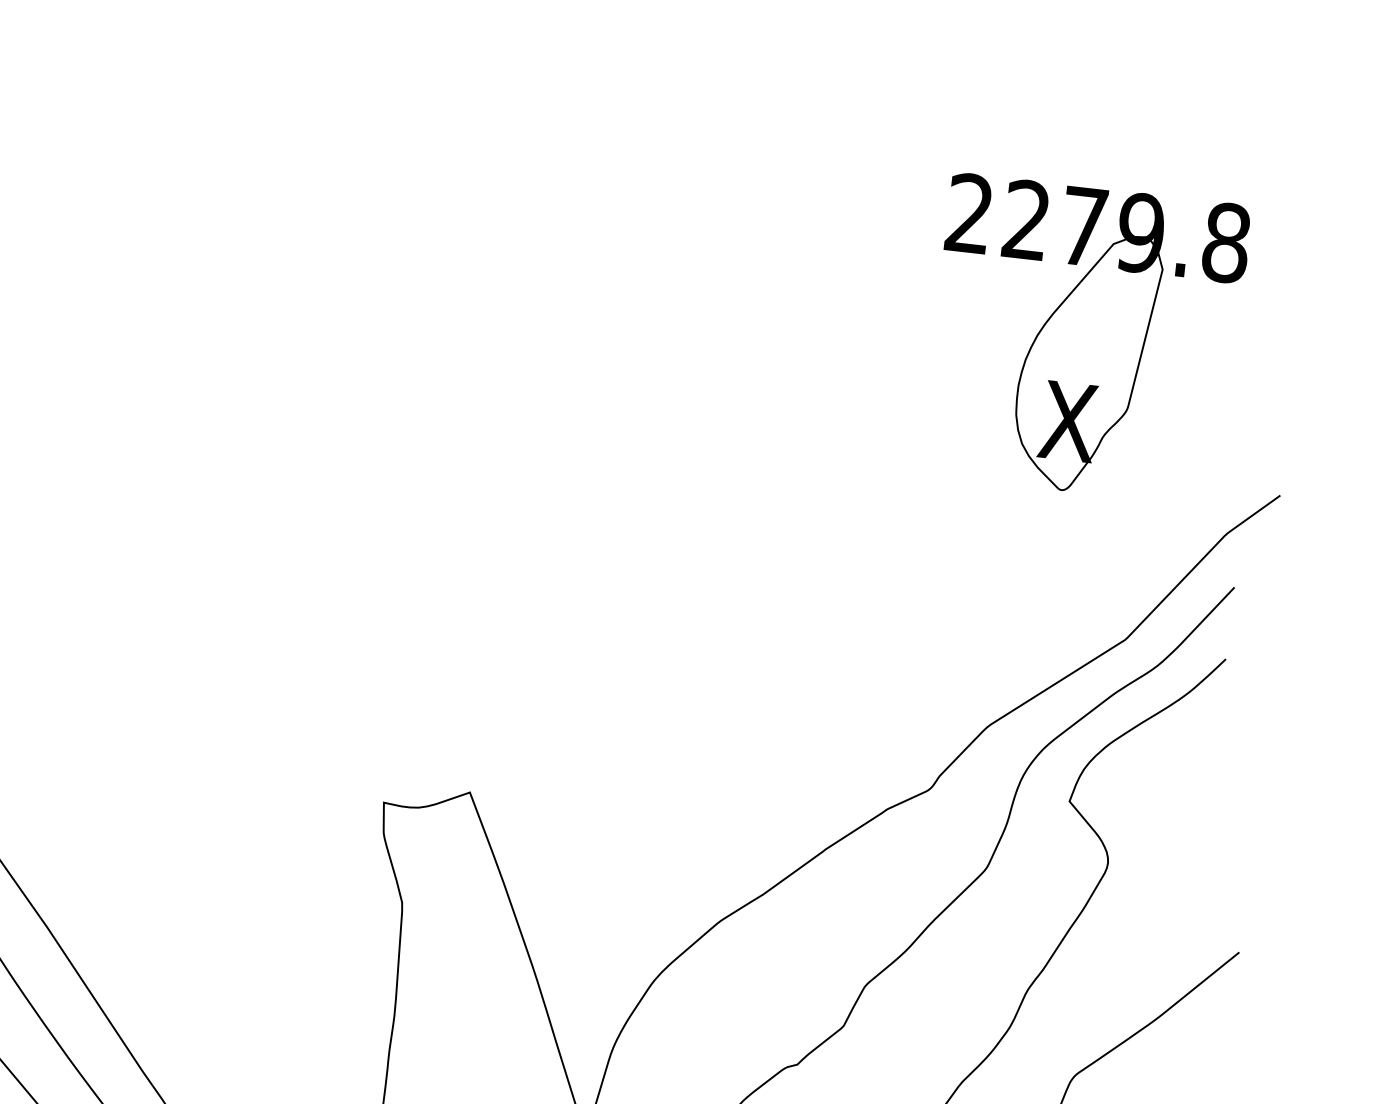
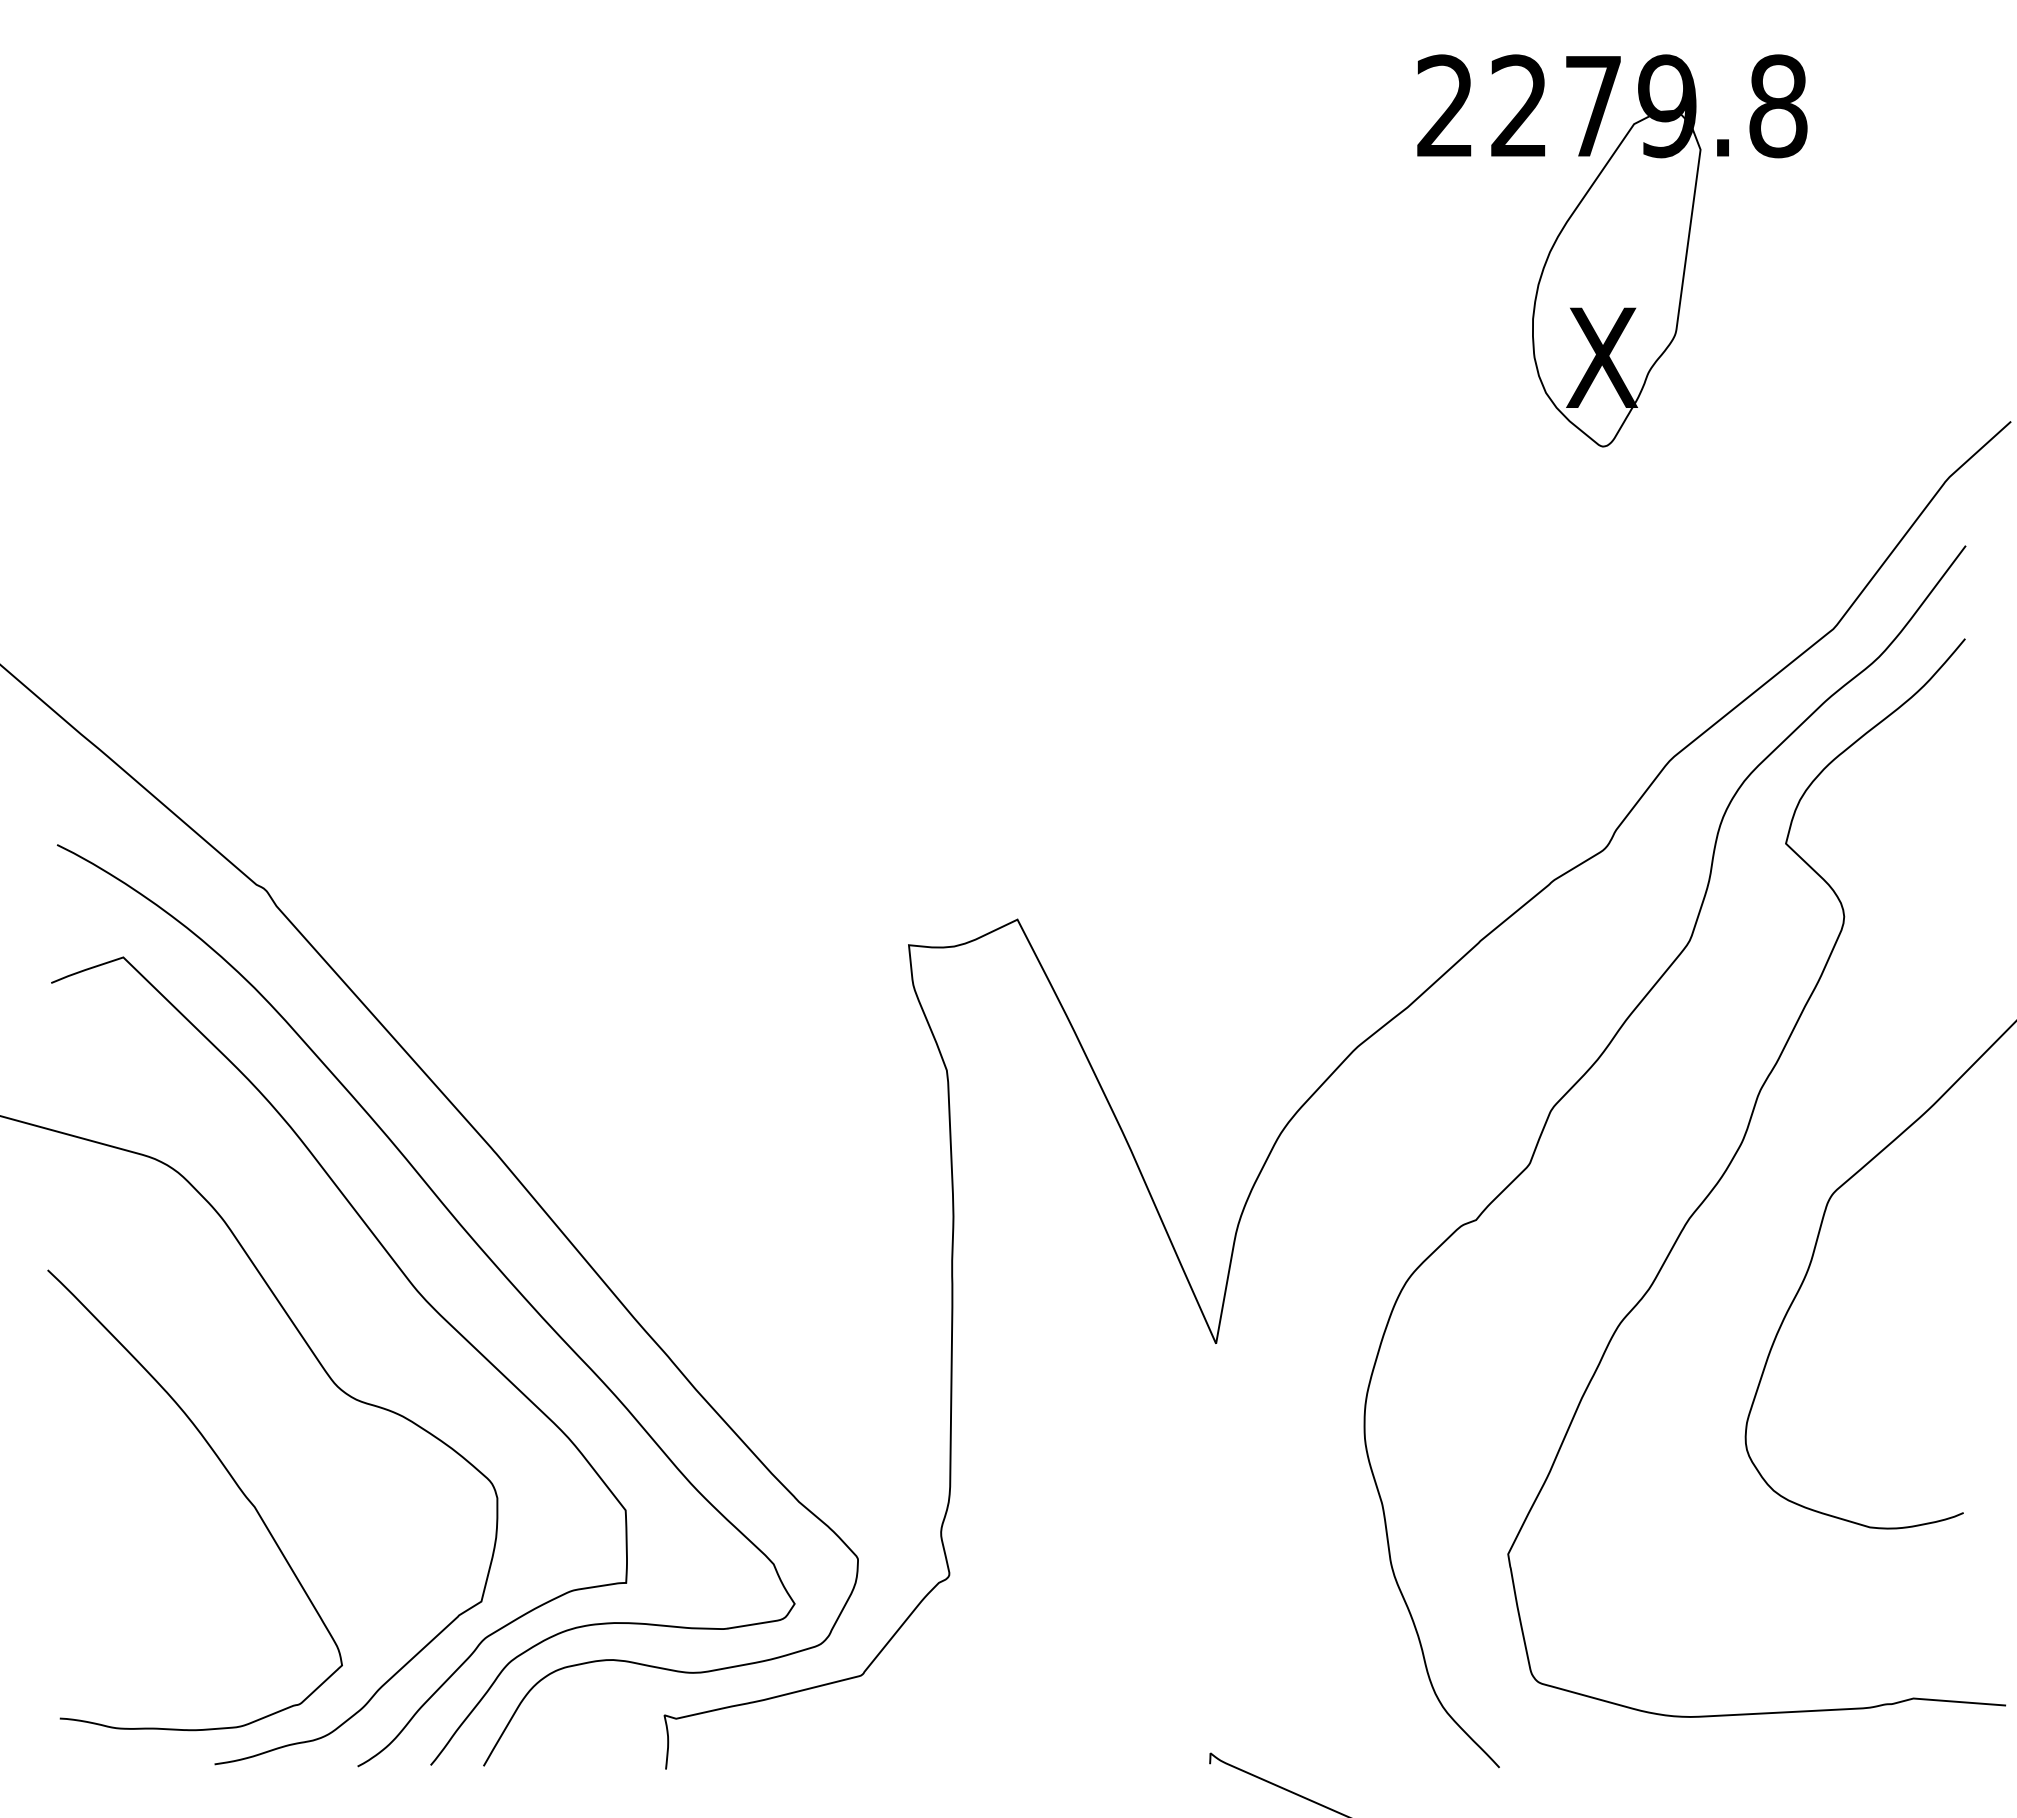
part: (1085, 339) -> (1612, 250), moved

